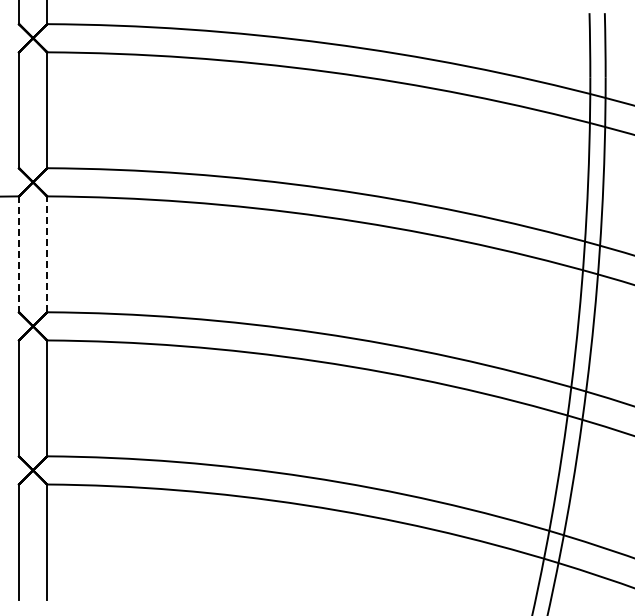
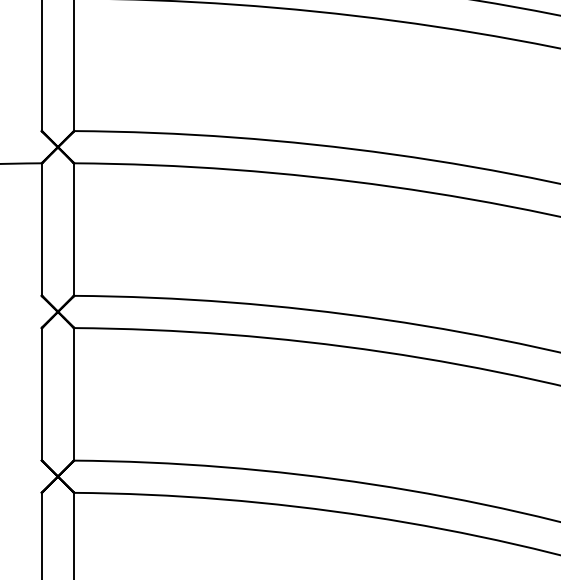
line: (19, 254) -> (42, 229), dashed -> solid
line: (47, 254) -> (74, 229), dashed -> solid

